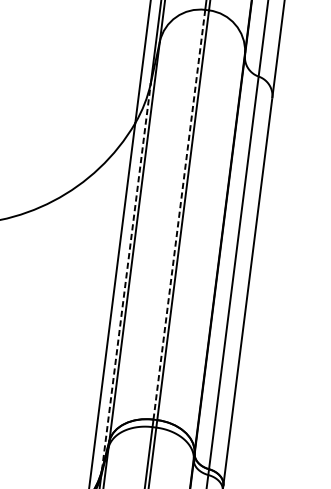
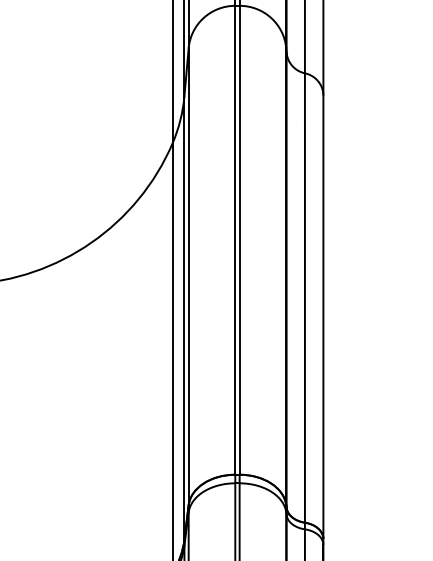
line: (179, 214) -> (235, 239), dashed -> solid
line: (126, 276) -> (184, 317), dashed -> solid

